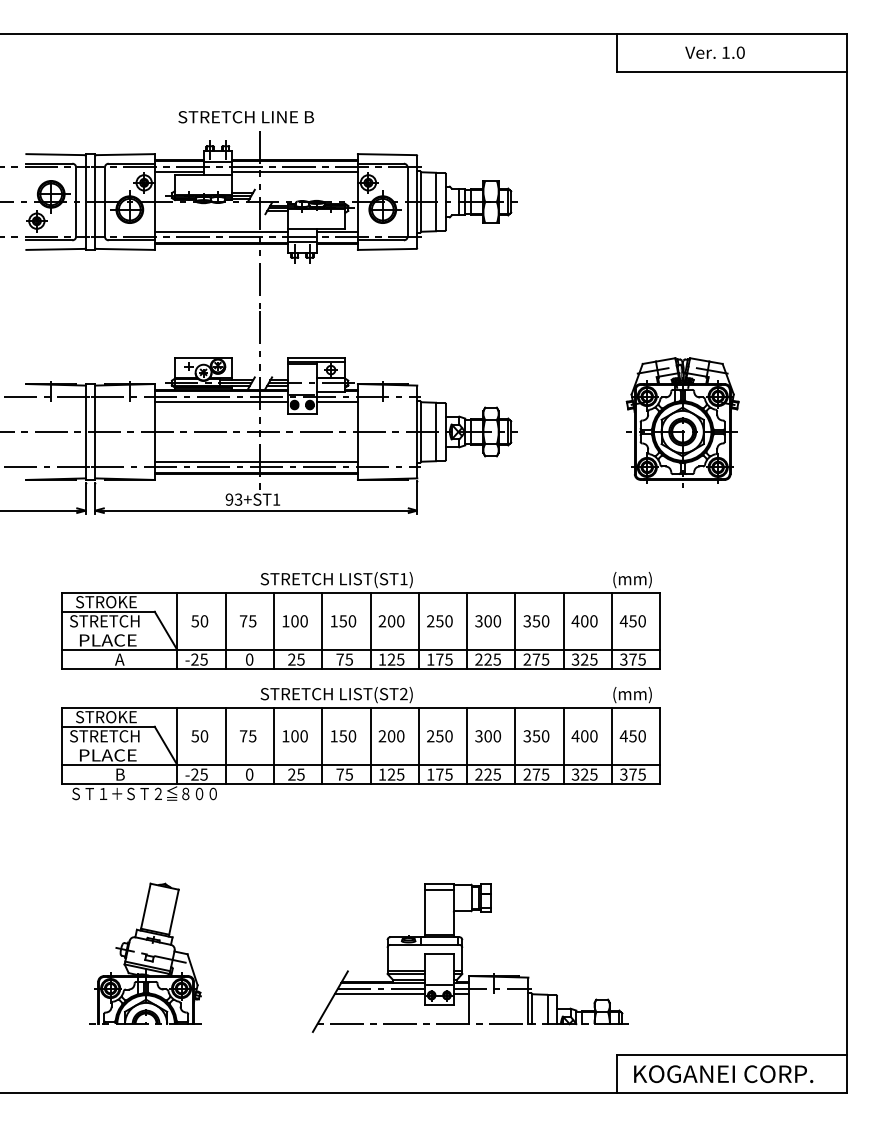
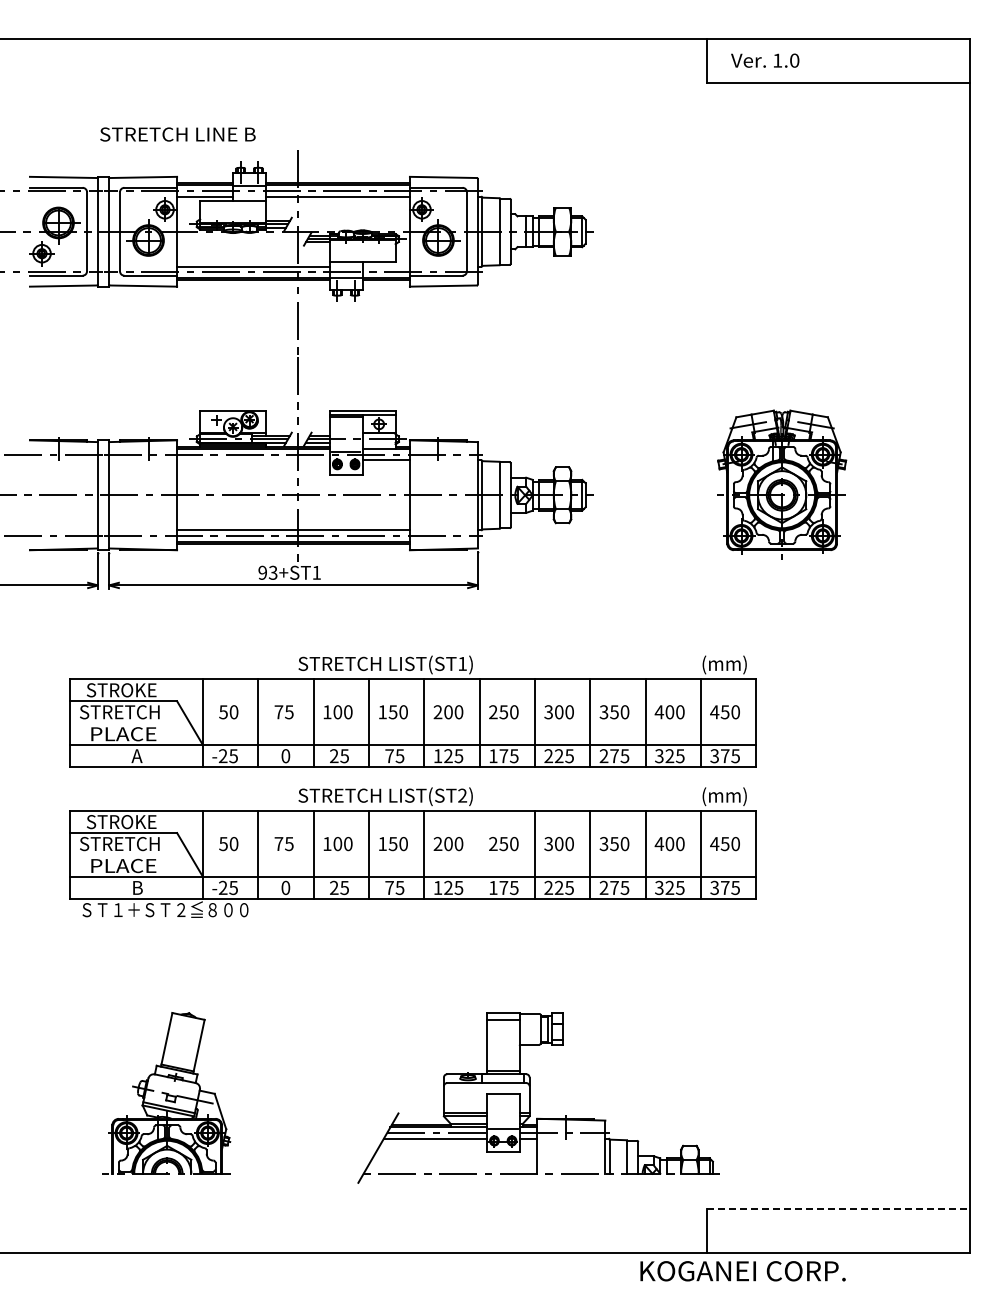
text: (715, 52) -> (765, 60), moved
text: (245, 117) -> (177, 134), moved
line: (336, 232) -> (385, 266), removed
line: (221, 401) -> (253, 460), removed
line: (418, 745) -> (479, 854), removed
line: (731, 1055) -> (838, 1209), solid -> dashed
text: (723, 1074) -> (742, 1271), moved

